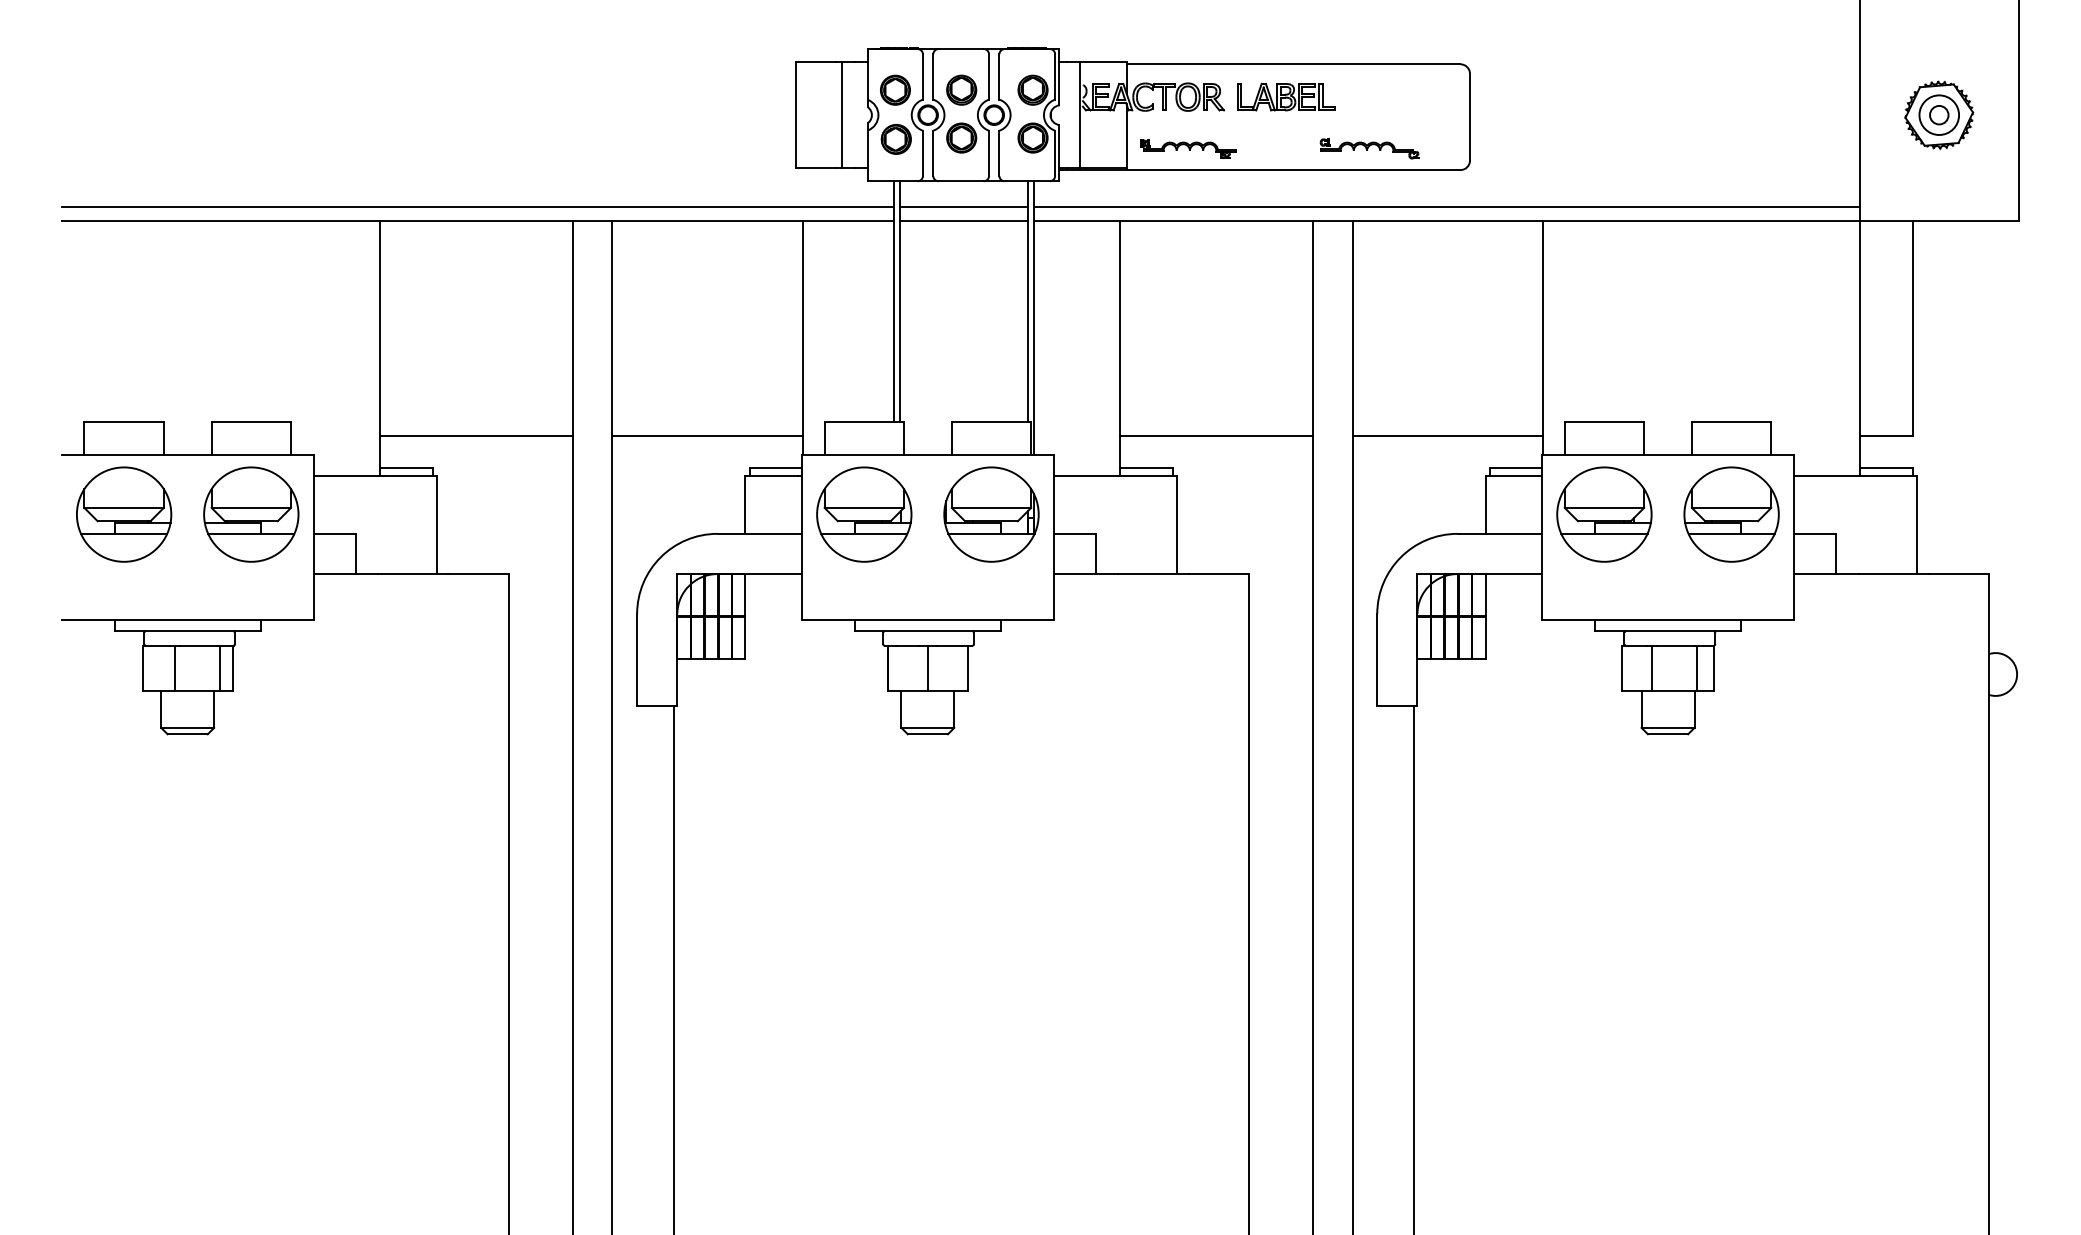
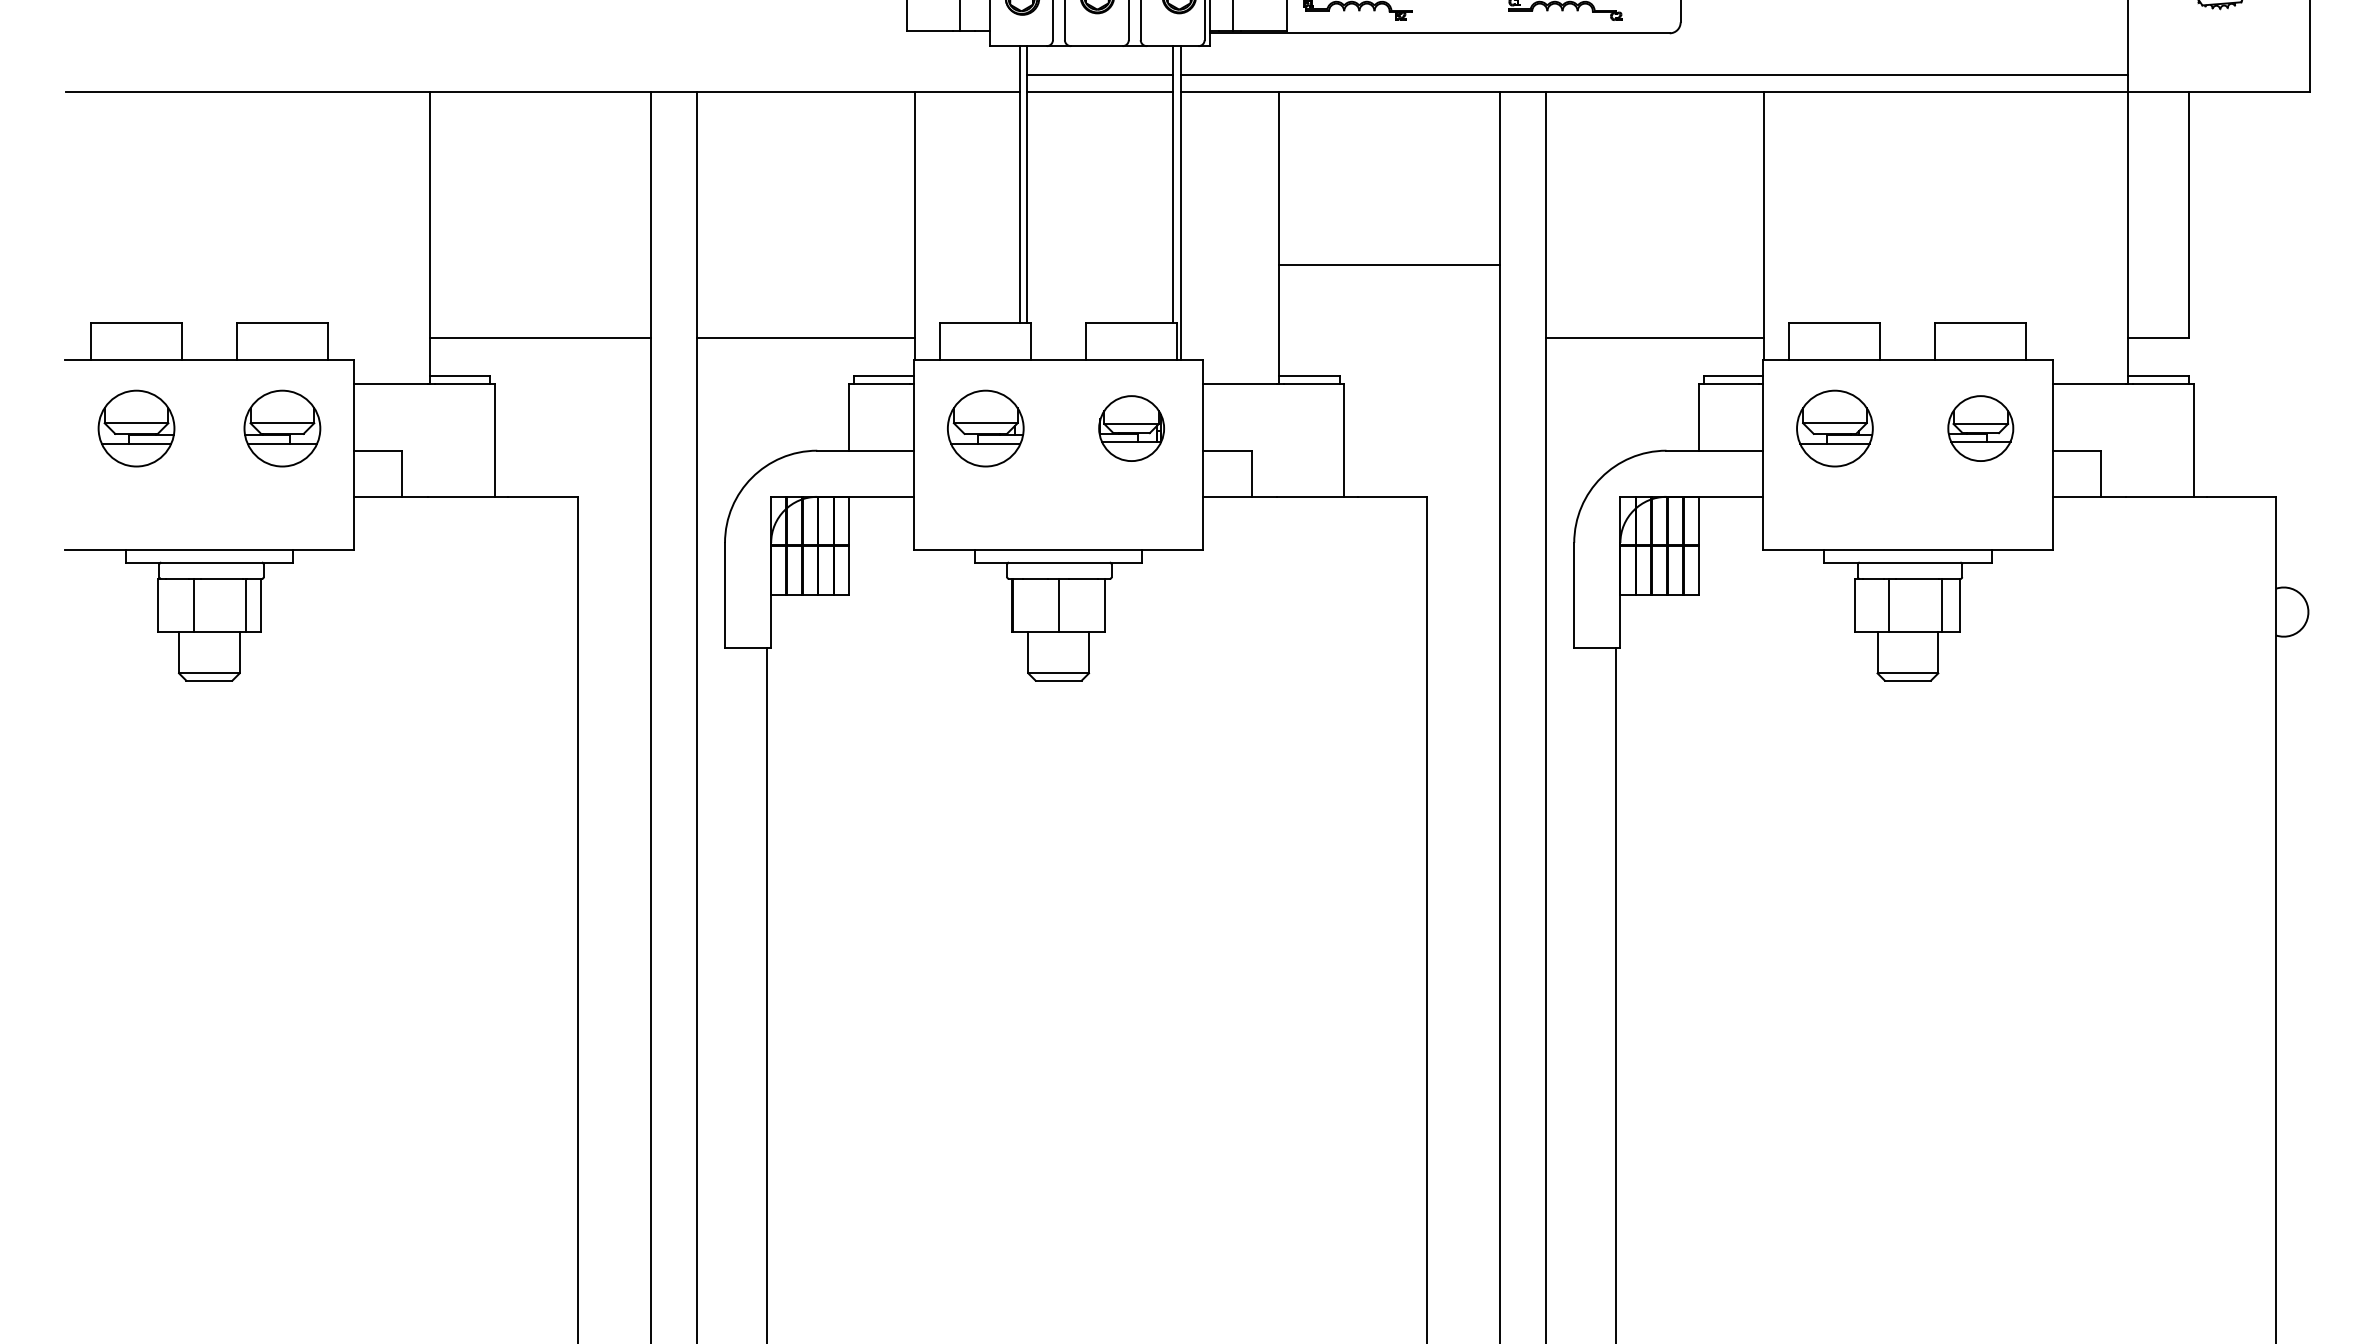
line: (477, 206) -> (541, 75), removed
line: (1215, 435) -> (1388, 264), moved
part: (124, 514) -> (136, 428), size x0.7
part: (251, 514) -> (282, 428), size x0.7
part: (864, 514) -> (985, 428), size x0.7
part: (991, 514) -> (1131, 428), size x0.6
part: (1604, 514) -> (1835, 428), size x0.7
part: (1731, 514) -> (1980, 428), size x0.6

